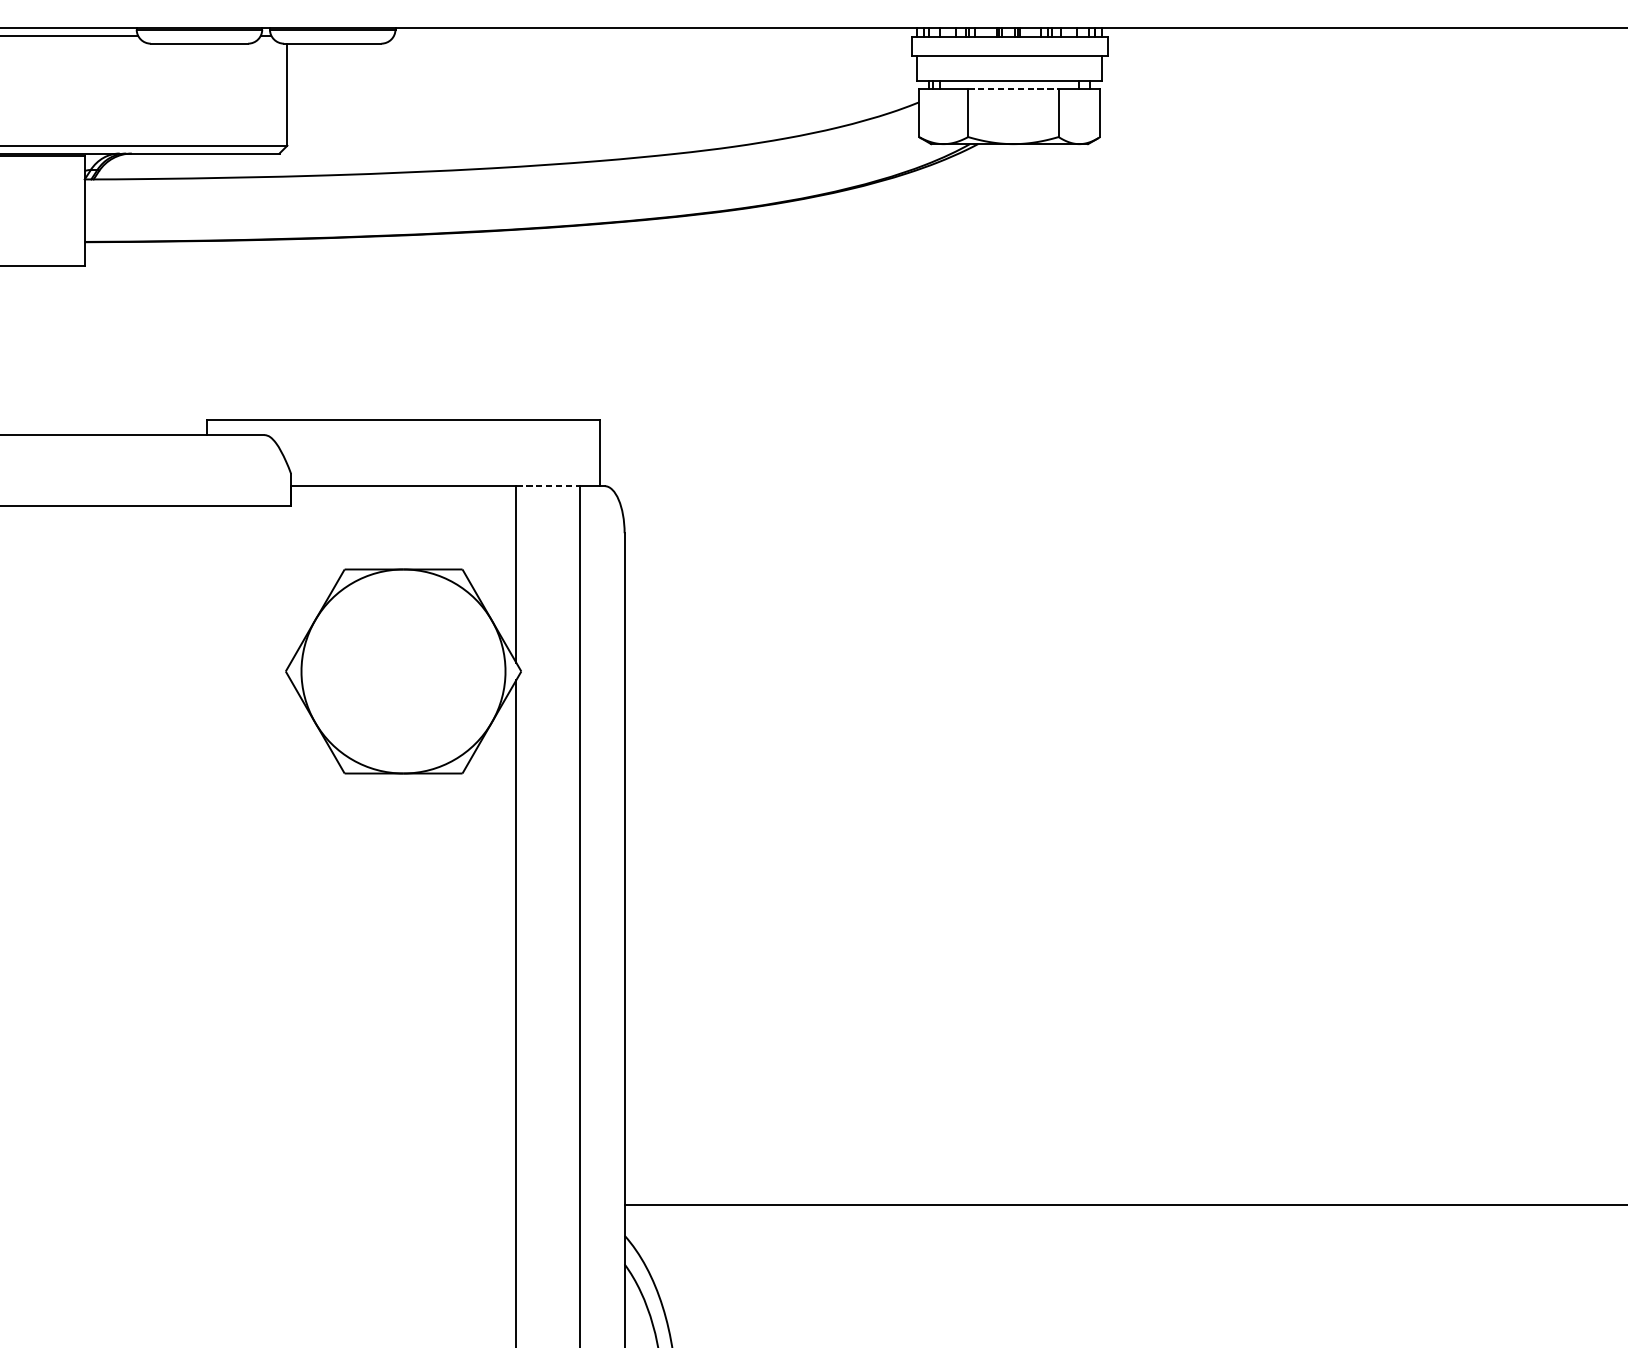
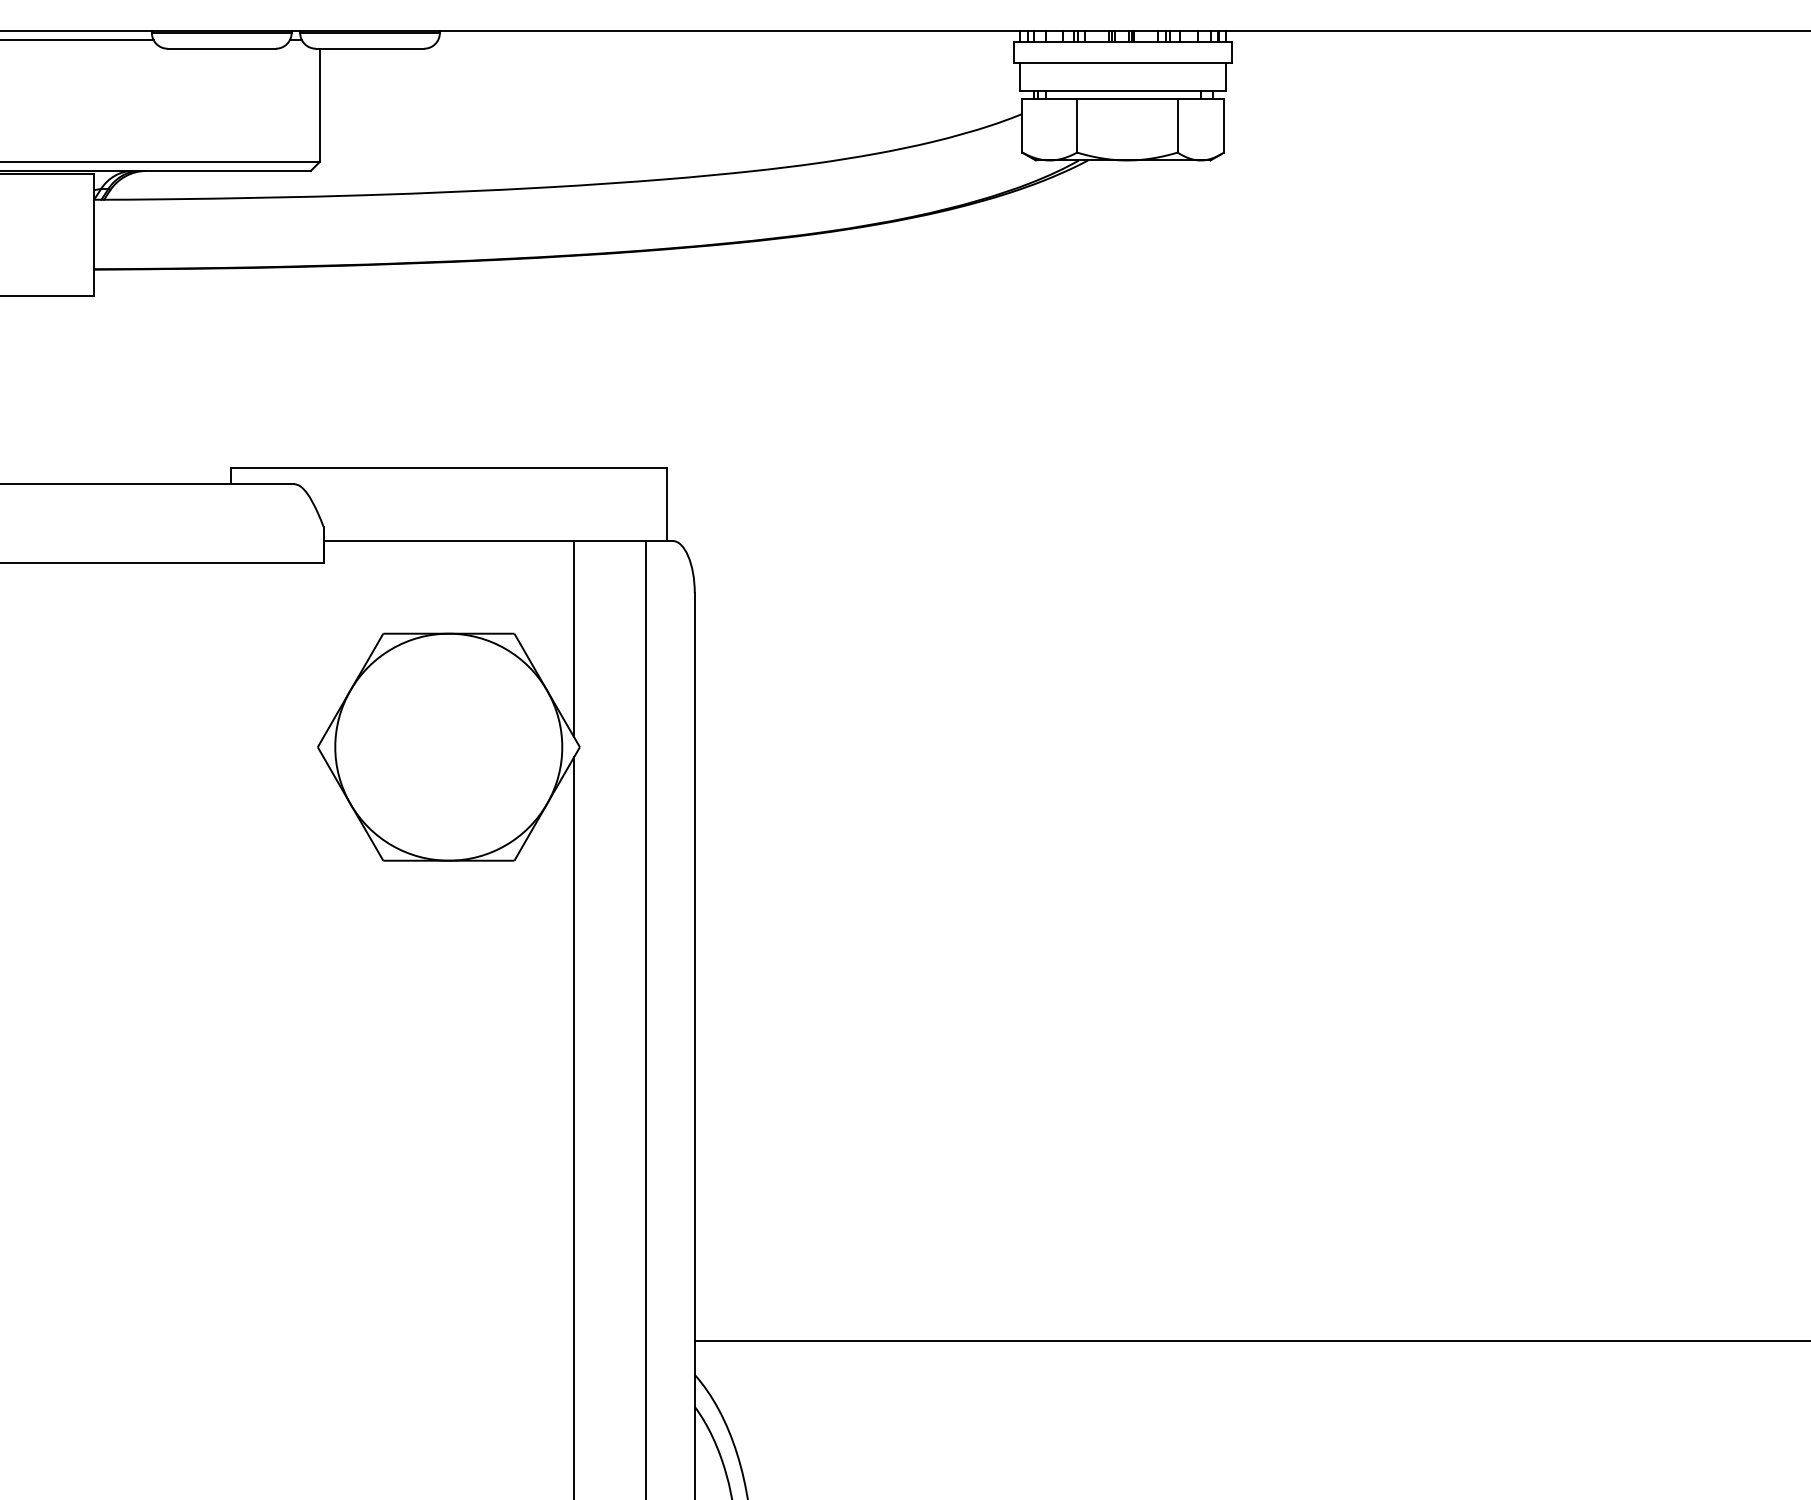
line: (1013, 89) -> (1127, 99), dashed -> solid
line: (547, 485) -> (609, 540), dashed -> solid

